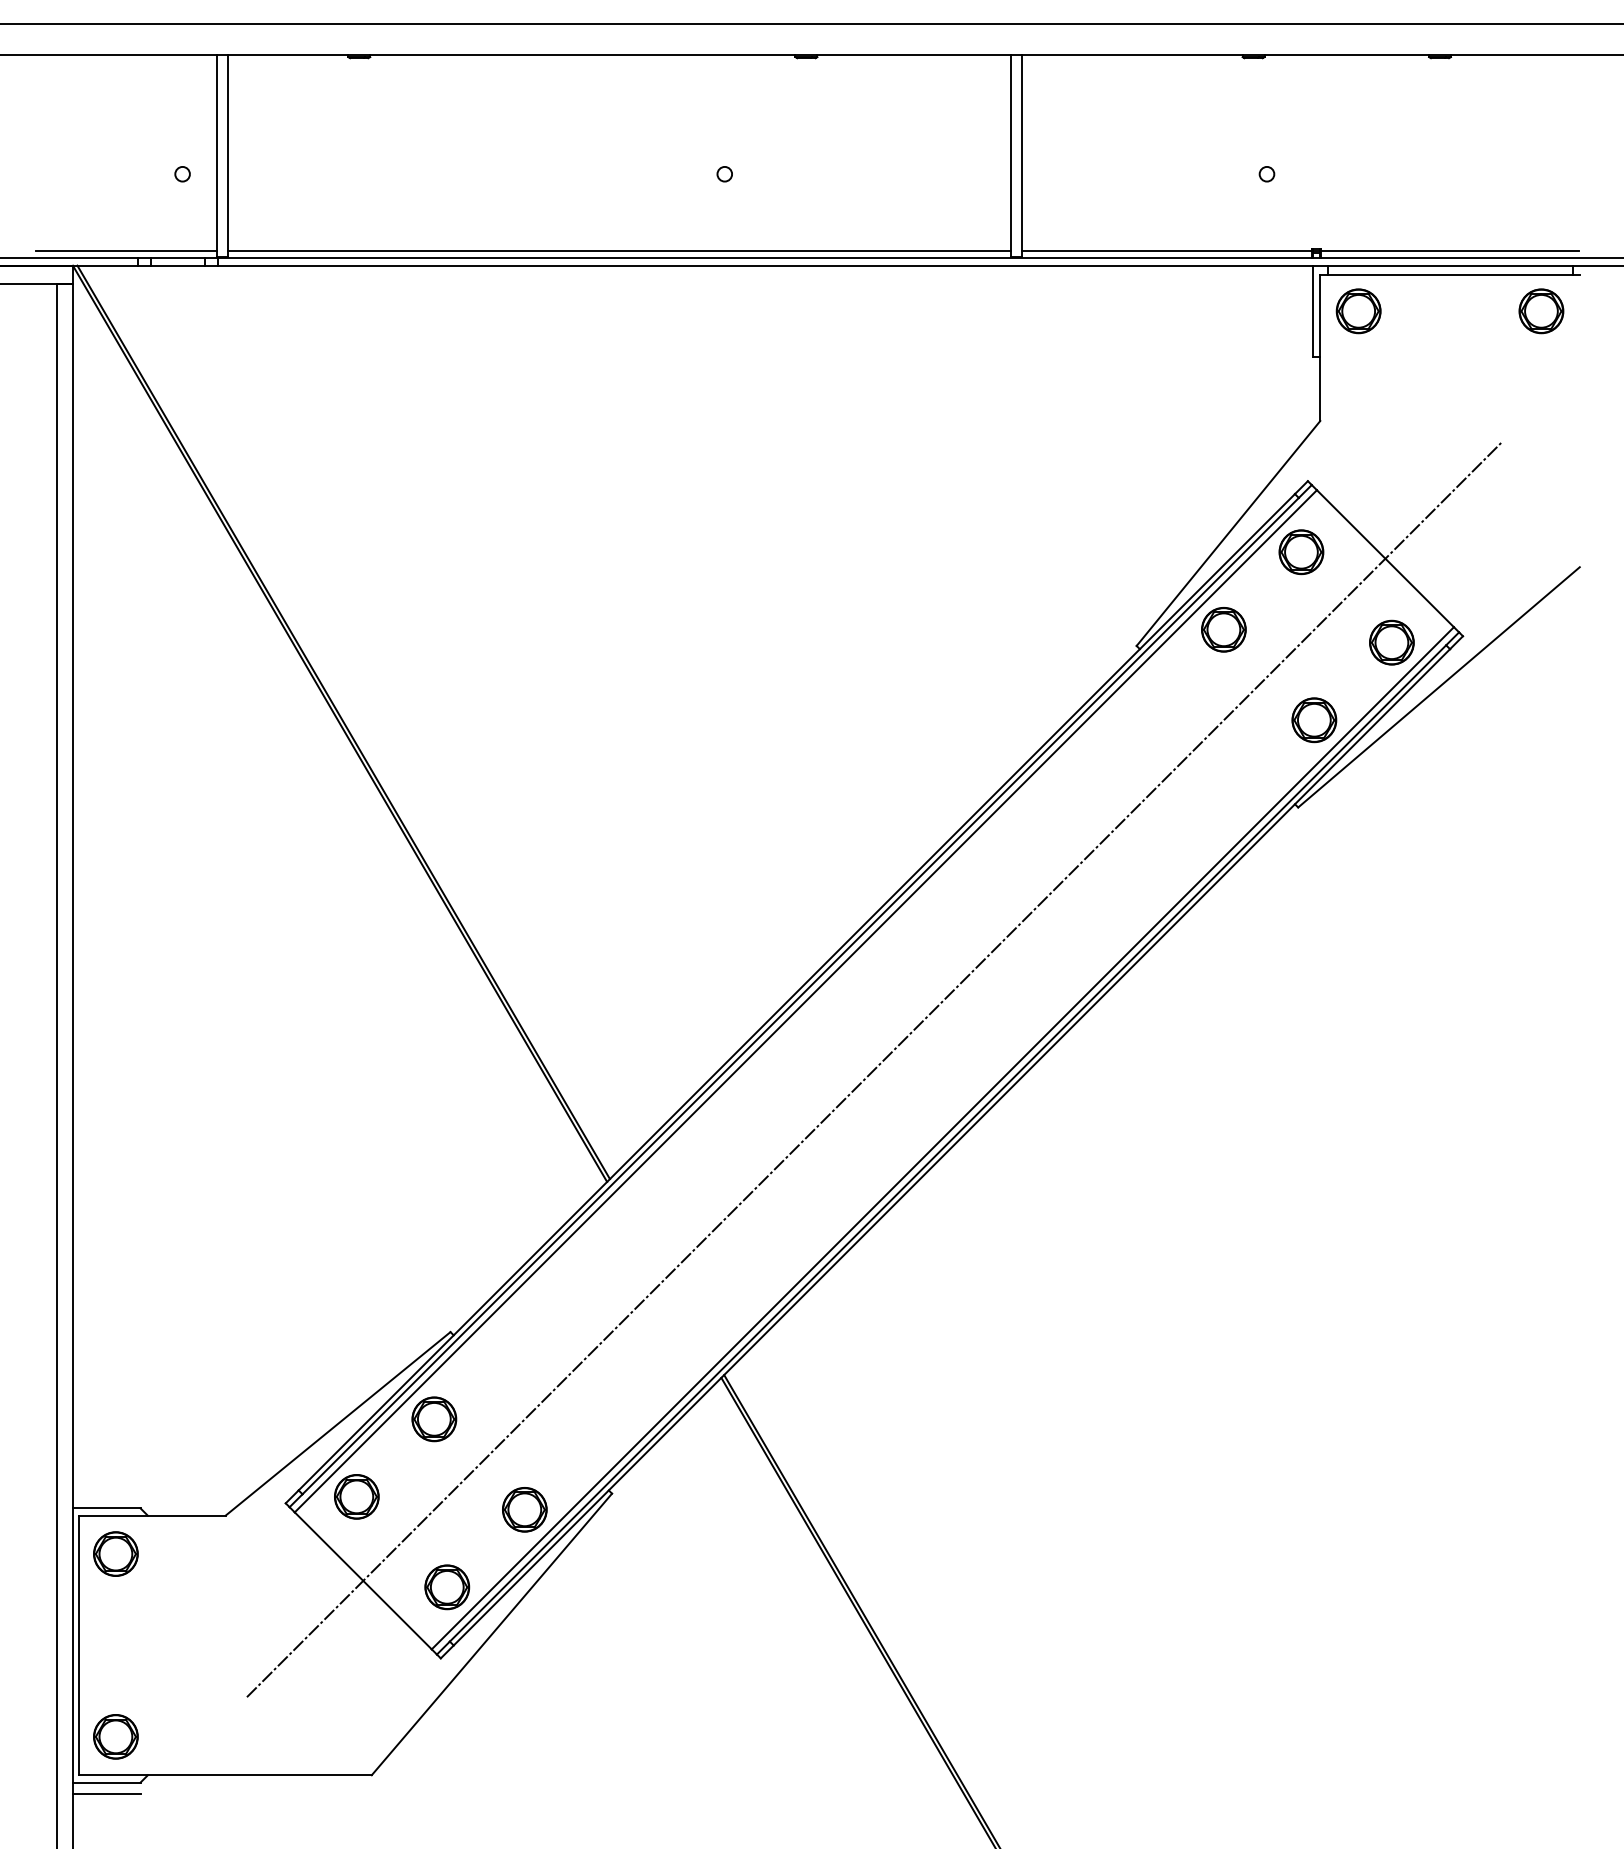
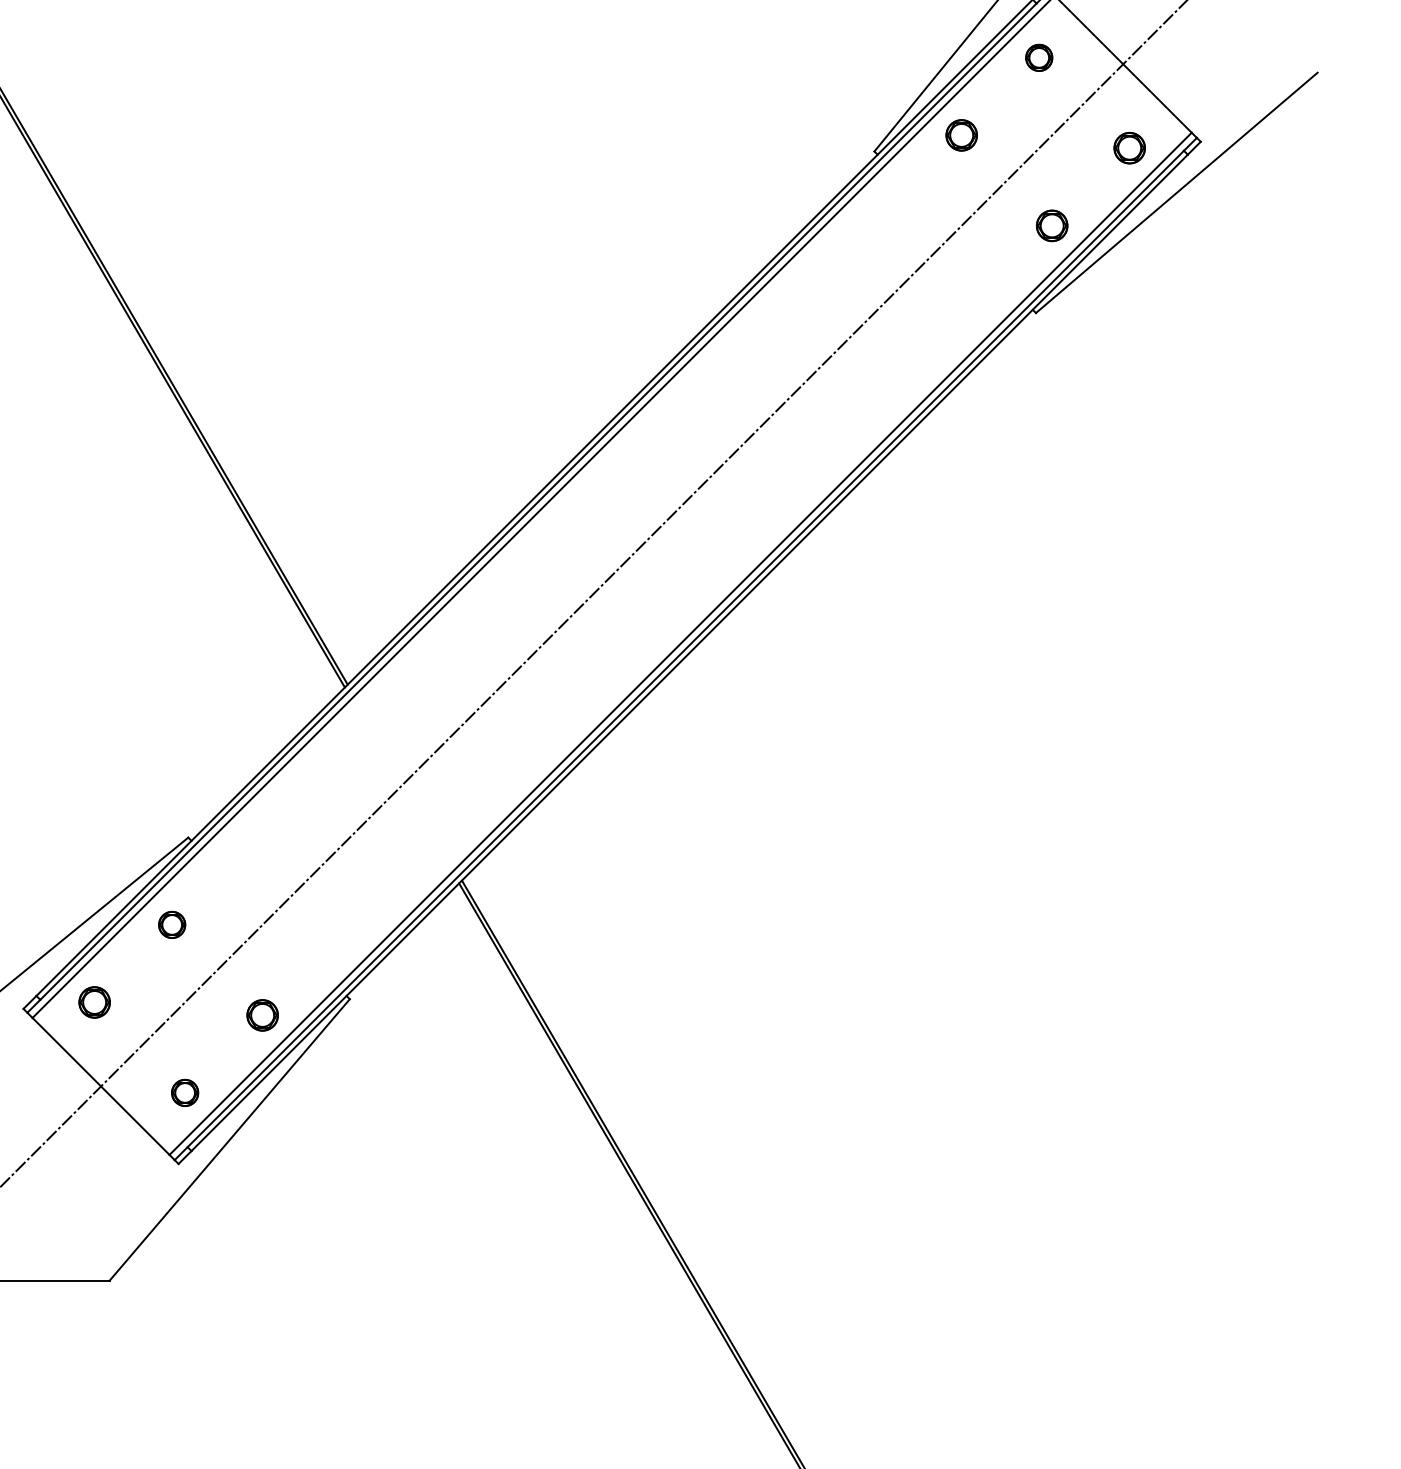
part: (1301, 552) -> (1039, 58), size x0.6
part: (1223, 629) -> (961, 135), size x0.7
part: (1391, 642) -> (1129, 148), size x0.7
part: (1314, 720) -> (1052, 226), size x0.7
part: (434, 1419) -> (172, 925), size x0.6
part: (356, 1496) -> (94, 1002), size x0.7
part: (524, 1509) -> (262, 1015), size x0.7
part: (447, 1587) -> (185, 1093), size x0.6

